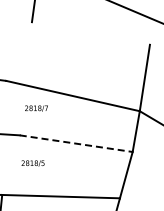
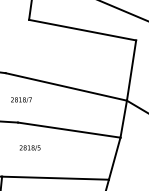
line: (90, 33) -> (82, 30), added
text: (36, 108) -> (21, 100), moved
line: (76, 143) -> (69, 129), dashed -> solid

